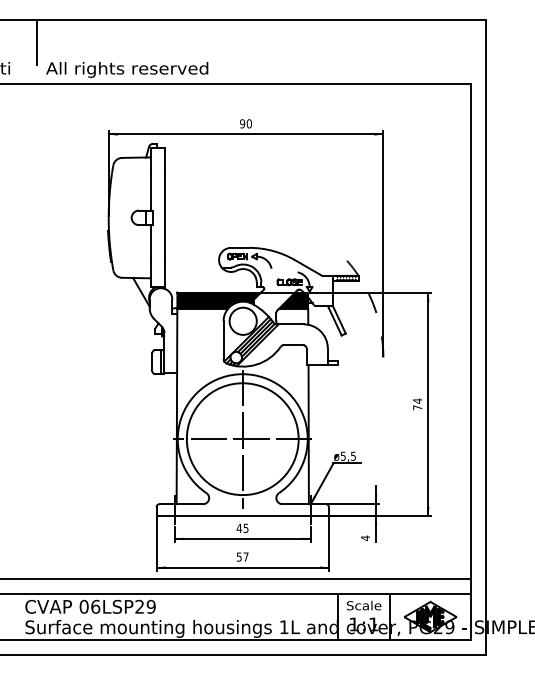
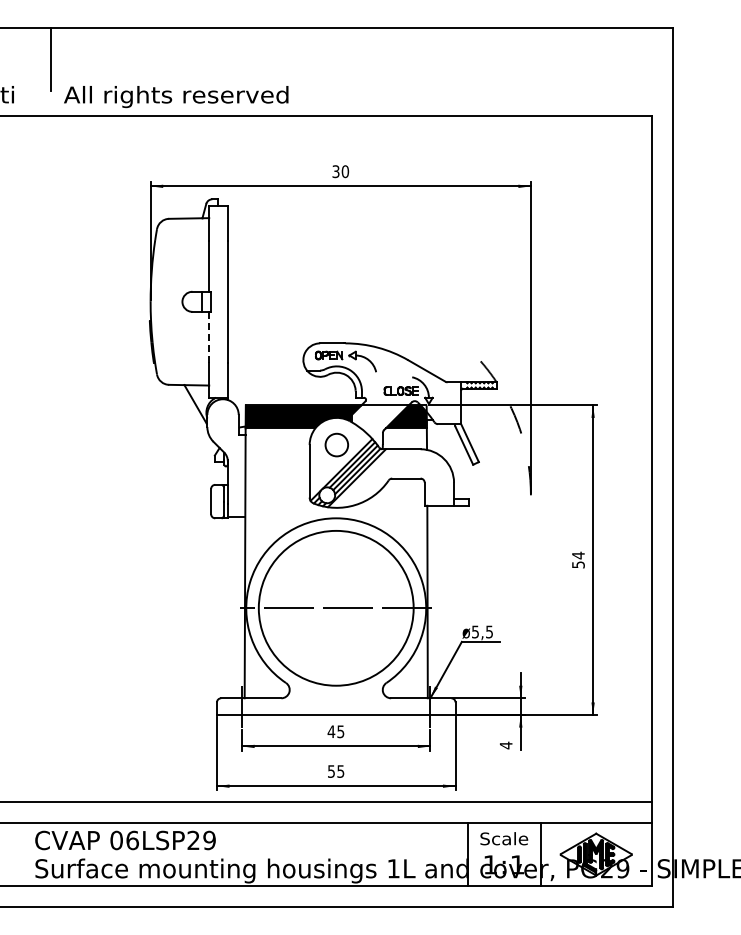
text: (242, 123) -> (335, 171), 90 -> 30
line: (151, 242) -> (209, 336), solid -> dashed
circle: (242, 320) -> (336, 444), size x0.6
text: (417, 407) -> (578, 564), 74 -> 54
line: (242, 439) -> (336, 608), removed
text: (245, 557) -> (340, 771), 57 -> 55

